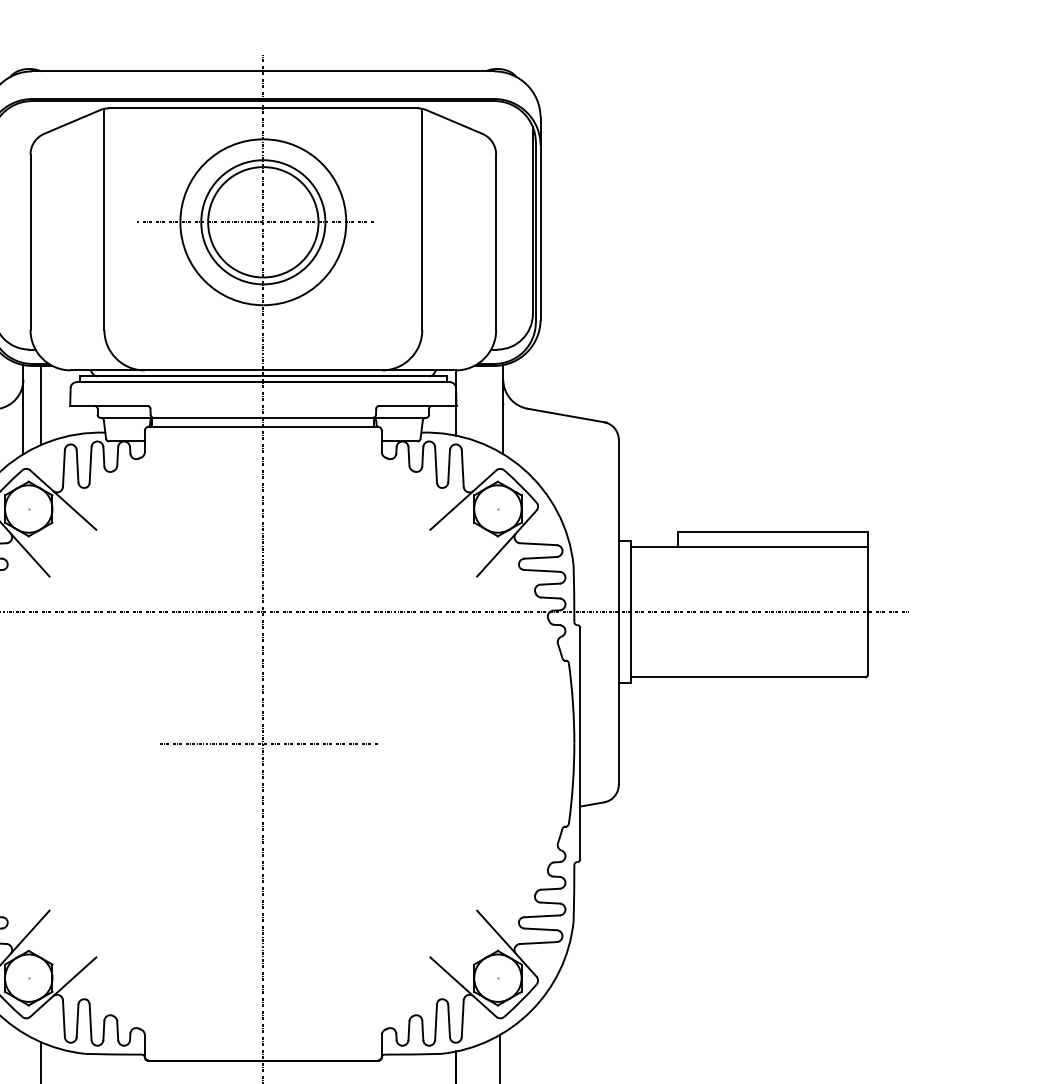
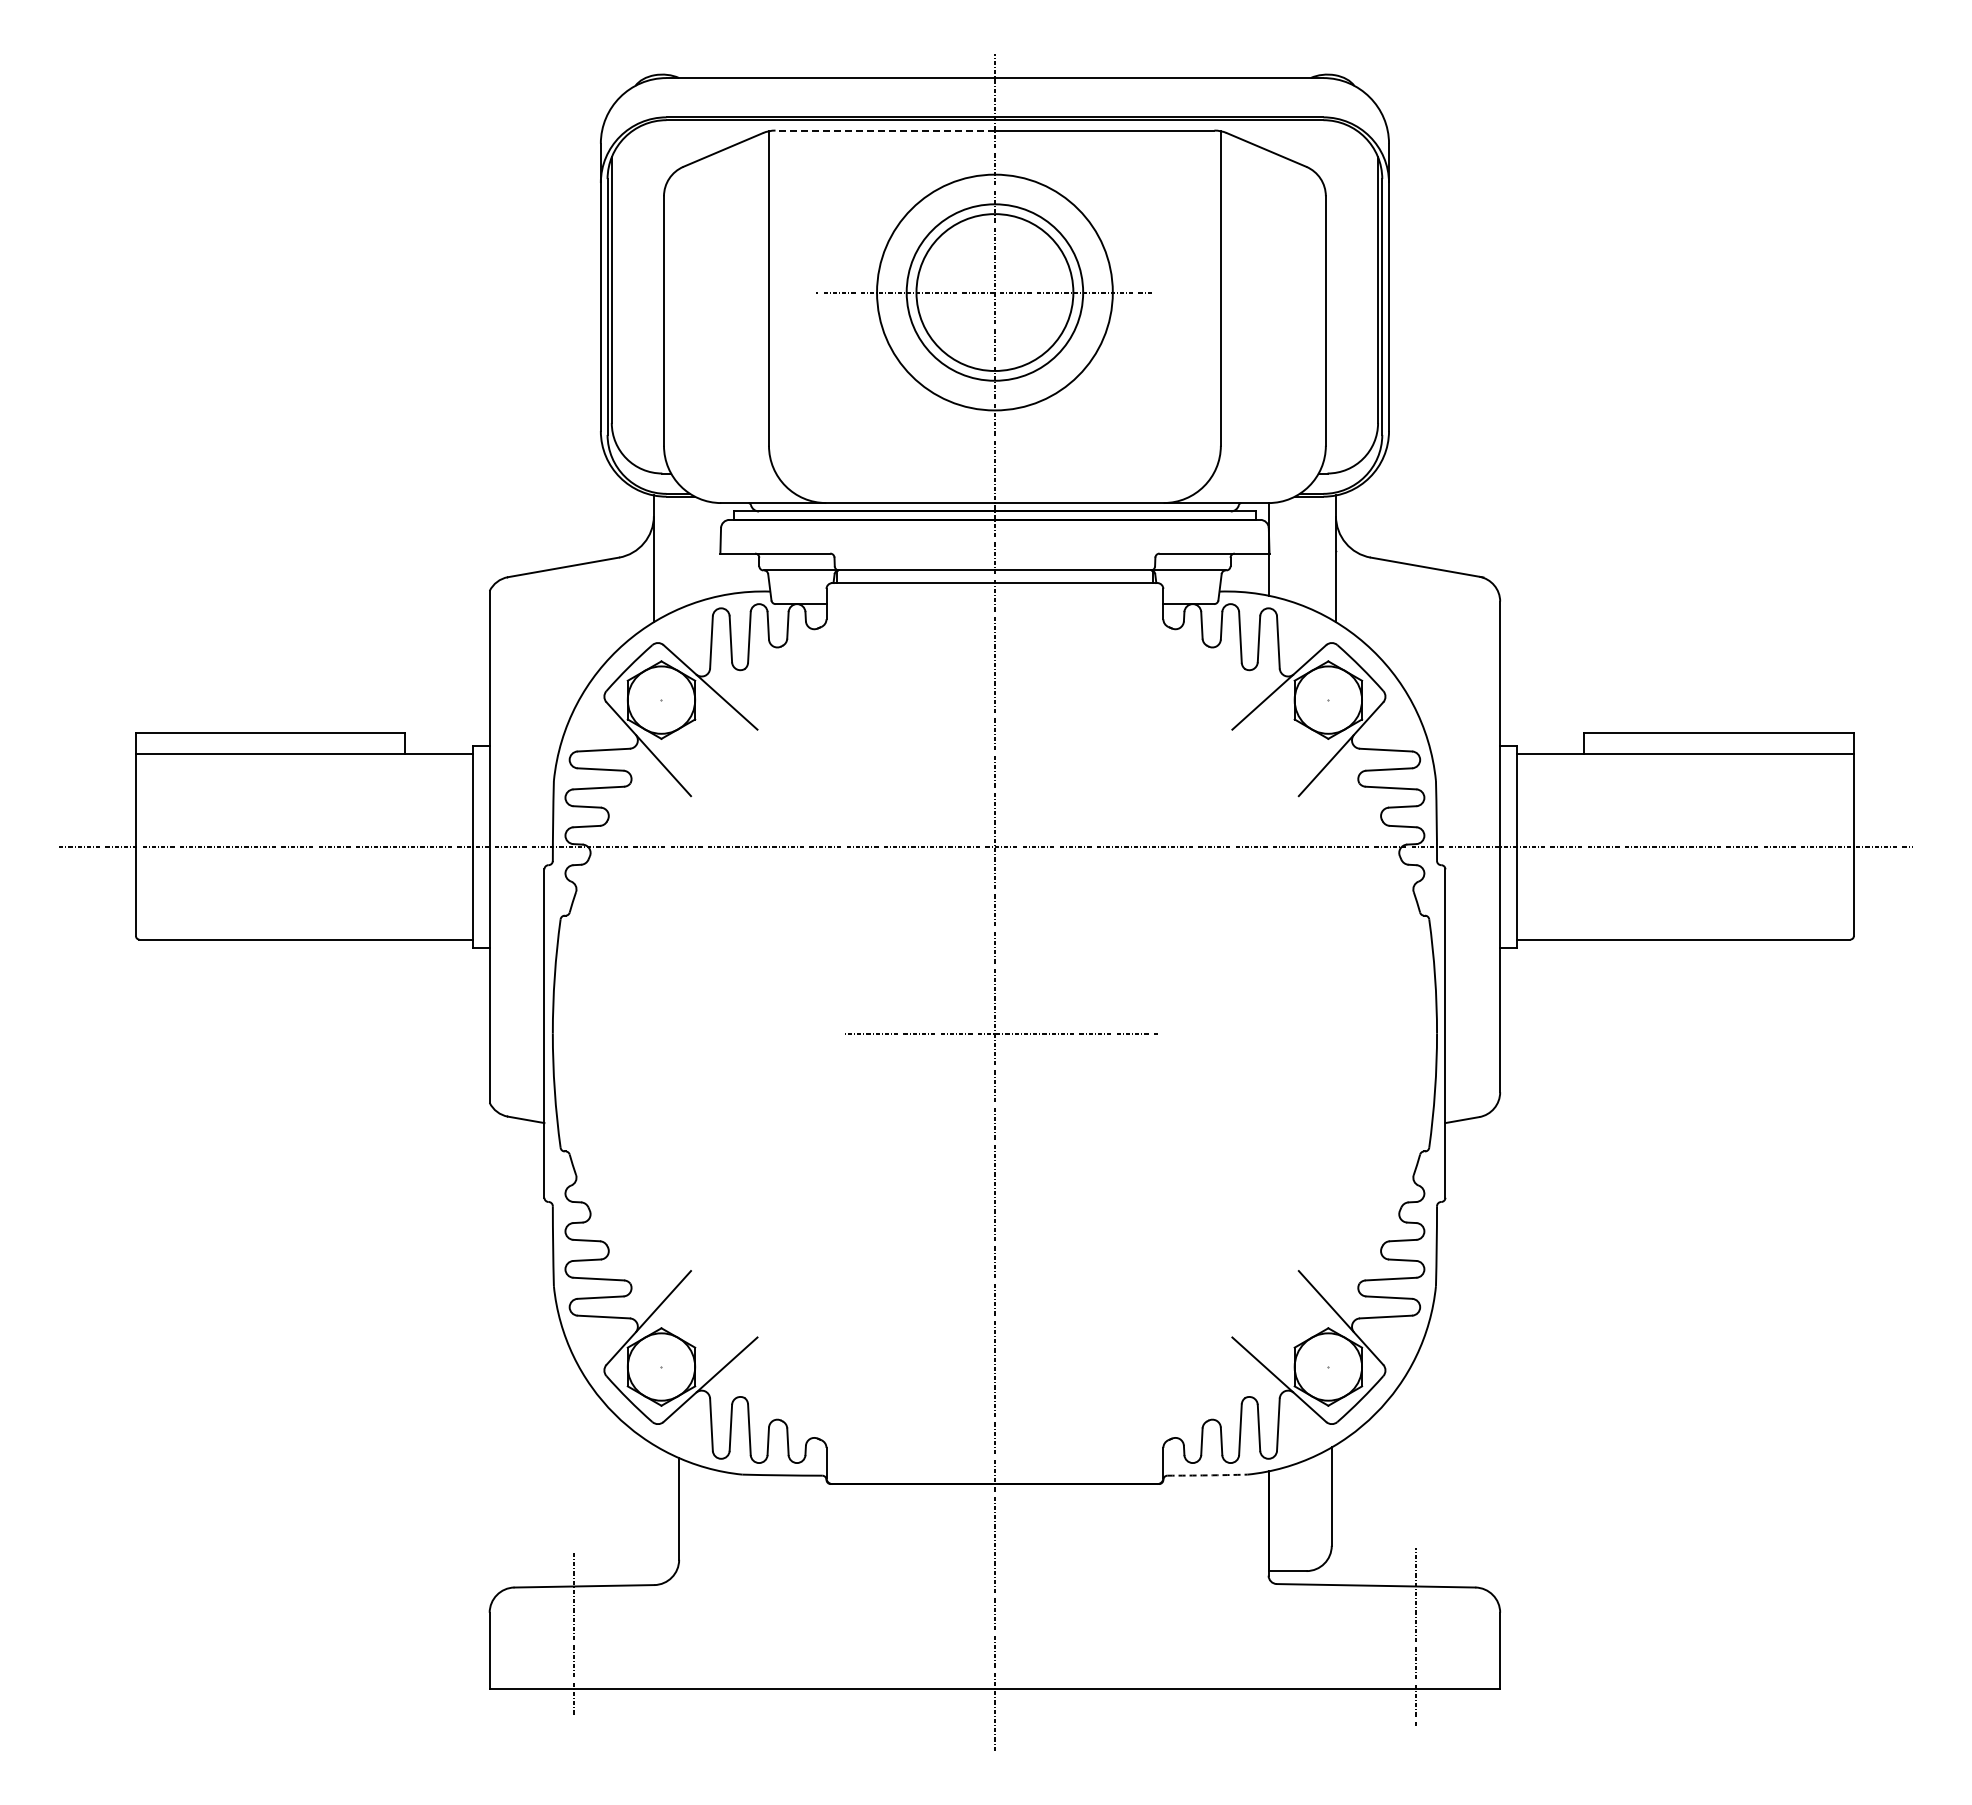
line: (186, 108) -> (885, 130), solid -> dashed
line: (41, 405) -> (679, 552), removed
arc: (412, 1054) -> (1207, 1475), solid -> dashed

